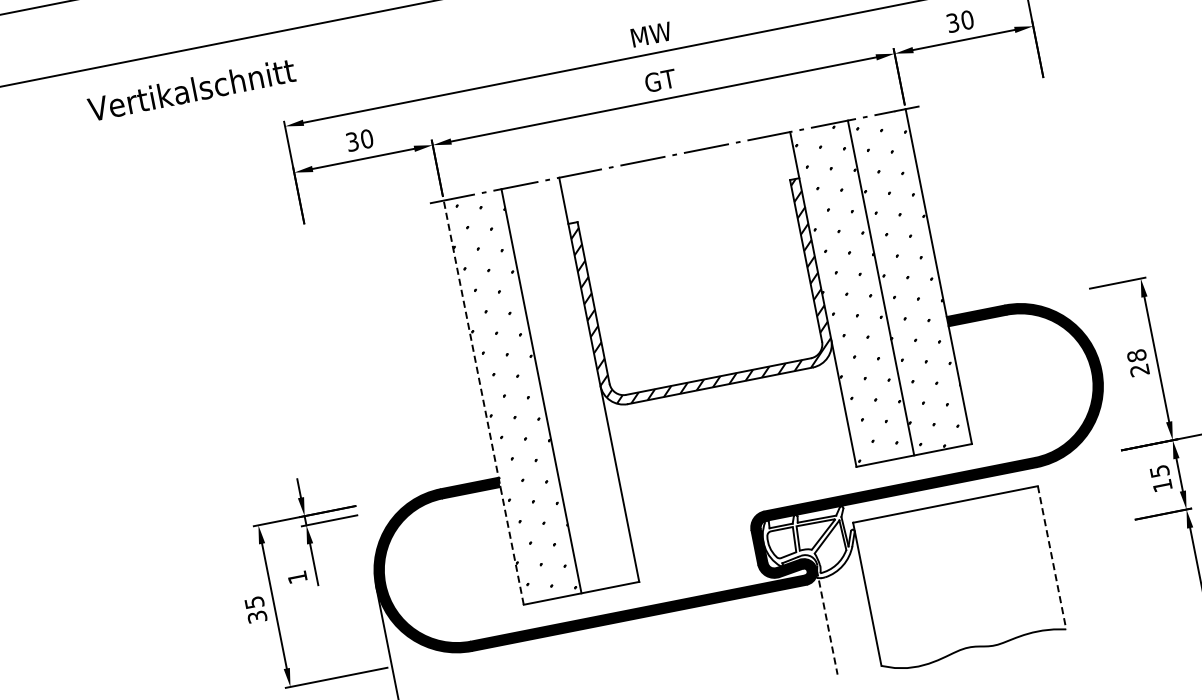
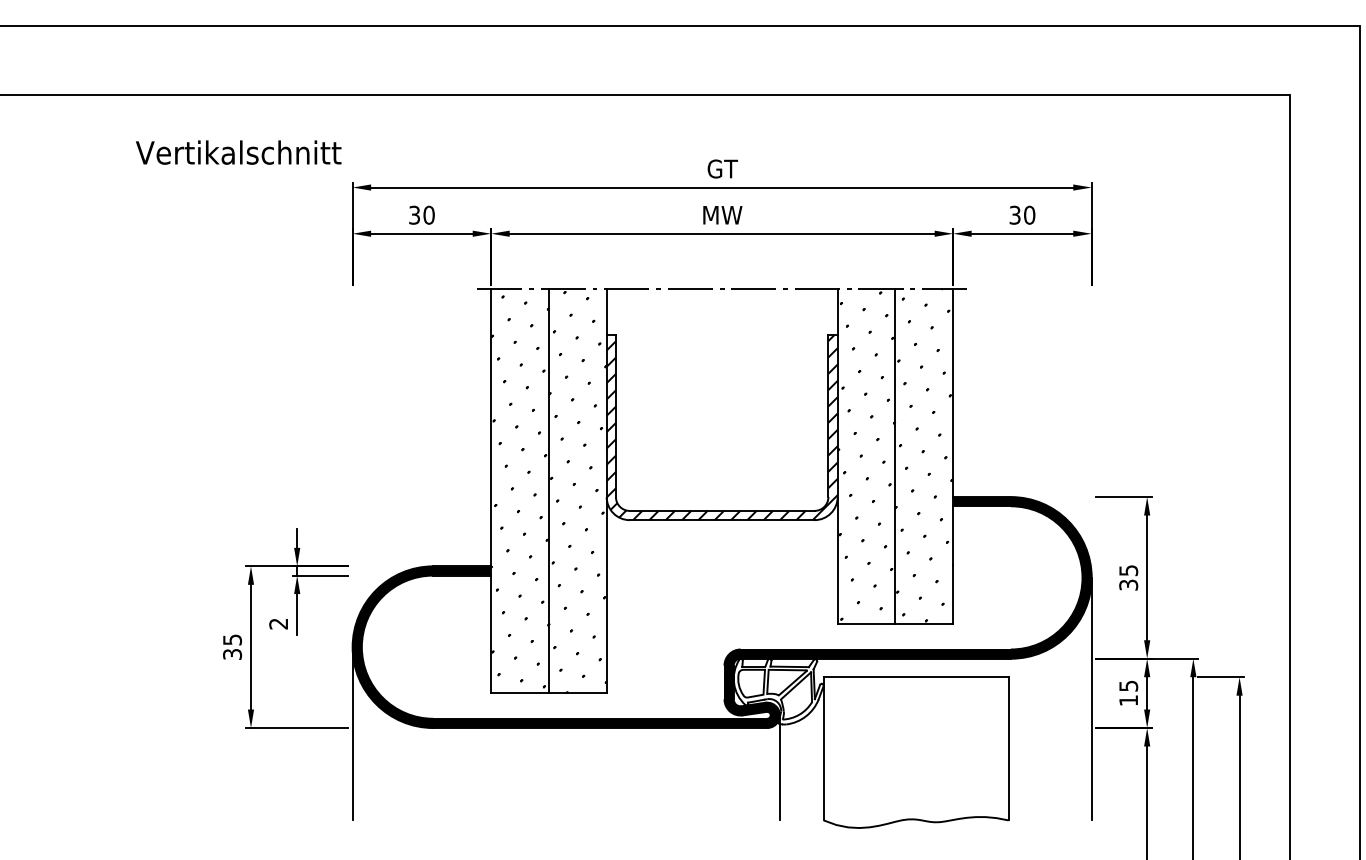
text: (651, 34) -> (722, 168), MW -> GT
text: (660, 80) -> (722, 214), GT -> MW
text: (191, 89) -> (238, 152), moved
text: (1138, 362) -> (1128, 577), 28 -> 35
hatch: (570, 386) -> (577, 492), added
line: (483, 401) -> (491, 490), dashed -> solid
line: (1125, 491) -> (1091, 698), added
line: (1051, 557) -> (1008, 748), dashed -> solid
text: (297, 577) -> (278, 623), 1 -> 2
line: (826, 621) -> (779, 767), dashed -> solid

